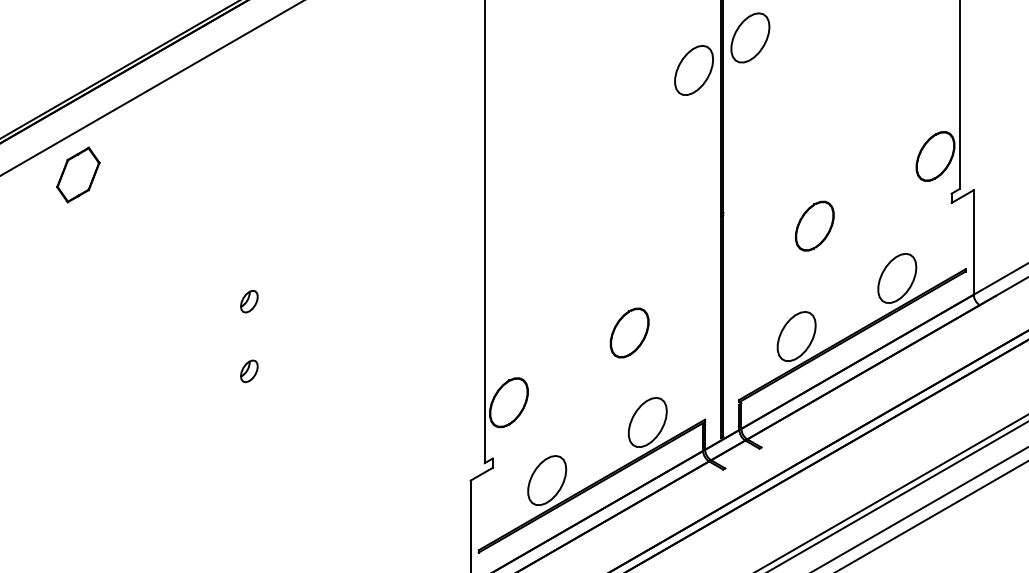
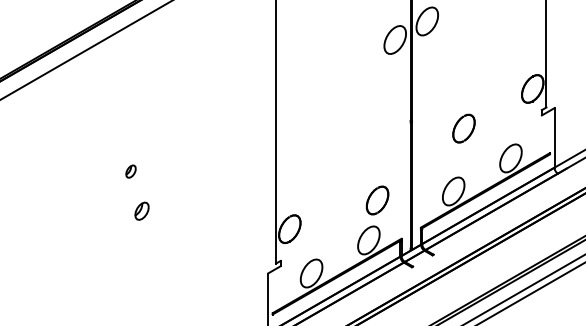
part: (78, 174) -> (44, 99), removed
part: (248, 301) -> (130, 171), moved
part: (629, 333) -> (377, 200), moved
part: (248, 371) -> (141, 211), size x1.4

